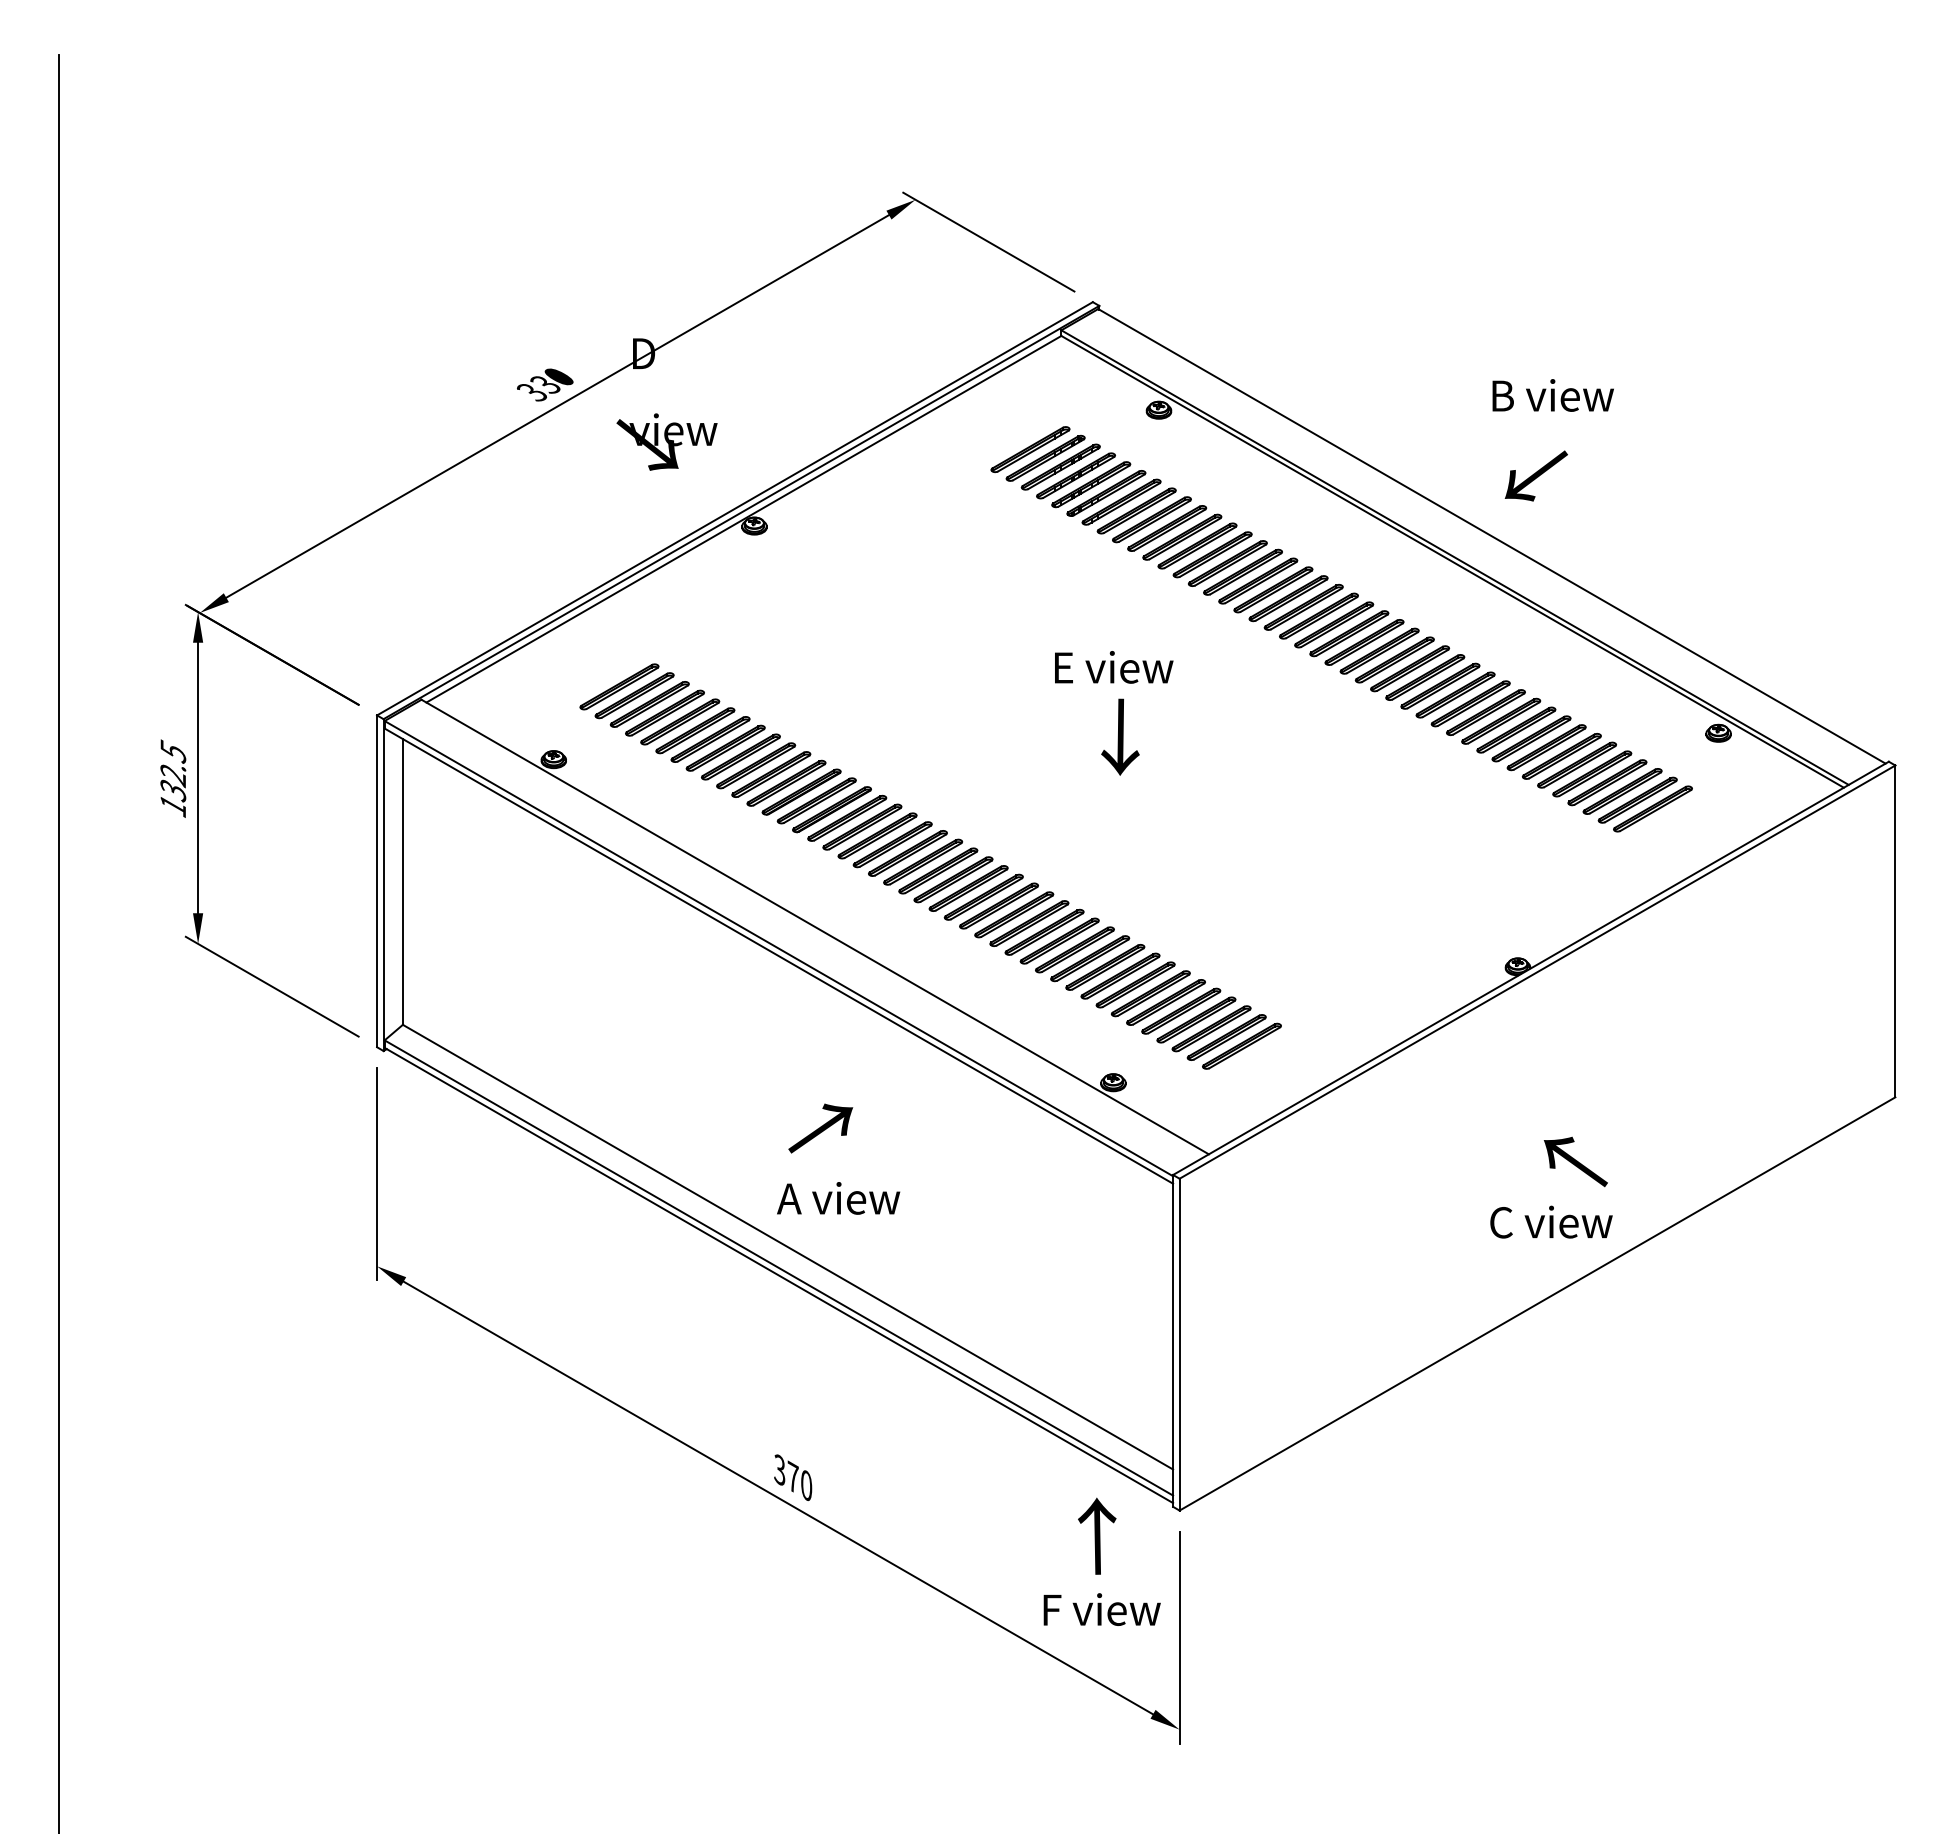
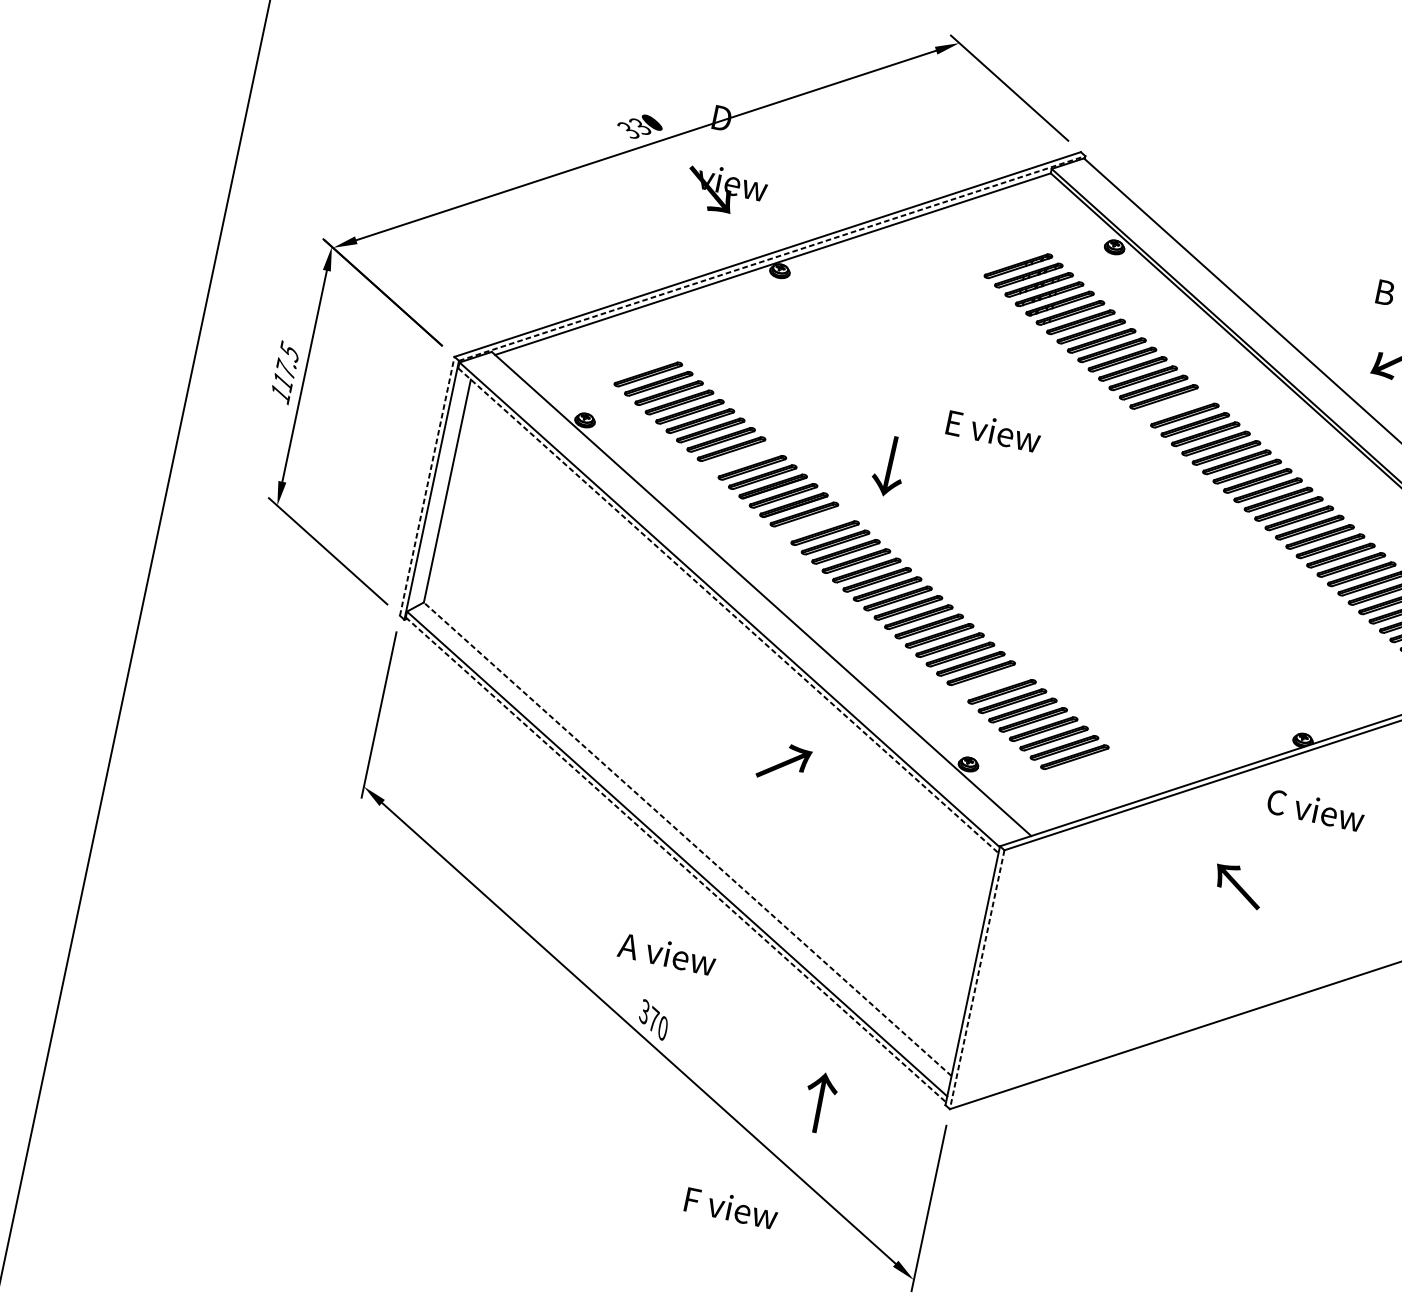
part: (1030, 449) -> (1008, 256), removed
line: (741, 512) -> (772, 258), solid -> dashed
part: (1273, 589) -> (1174, 406), removed
text: (1114, 667) -> (994, 431), moved
text: (1120, 736) -> (889, 465), moved
part: (756, 765) -> (742, 458), removed
text: (173, 781) -> (284, 374), 132.5 -> 117.5
part: (862, 826) -> (814, 523), removed
line: (377, 881) -> (427, 486), solid -> dashed
line: (779, 956) -> (728, 611), solid -> dashed
part: (1120, 975) -> (991, 682), removed
text: (820, 1128) -> (784, 762), moved
text: (1575, 1161) -> (1238, 885), moved
text: (838, 1198) -> (667, 954), moved
text: (1551, 1221) -> (1316, 809), moved
line: (788, 1247) -> (688, 839), solid -> dashed
line: (779, 1275) -> (676, 859), solid -> dashed
line: (1179, 1344) -> (977, 979), solid -> dashed
text: (1097, 1535) -> (820, 1102), moved
text: (1101, 1609) -> (730, 1208), moved

